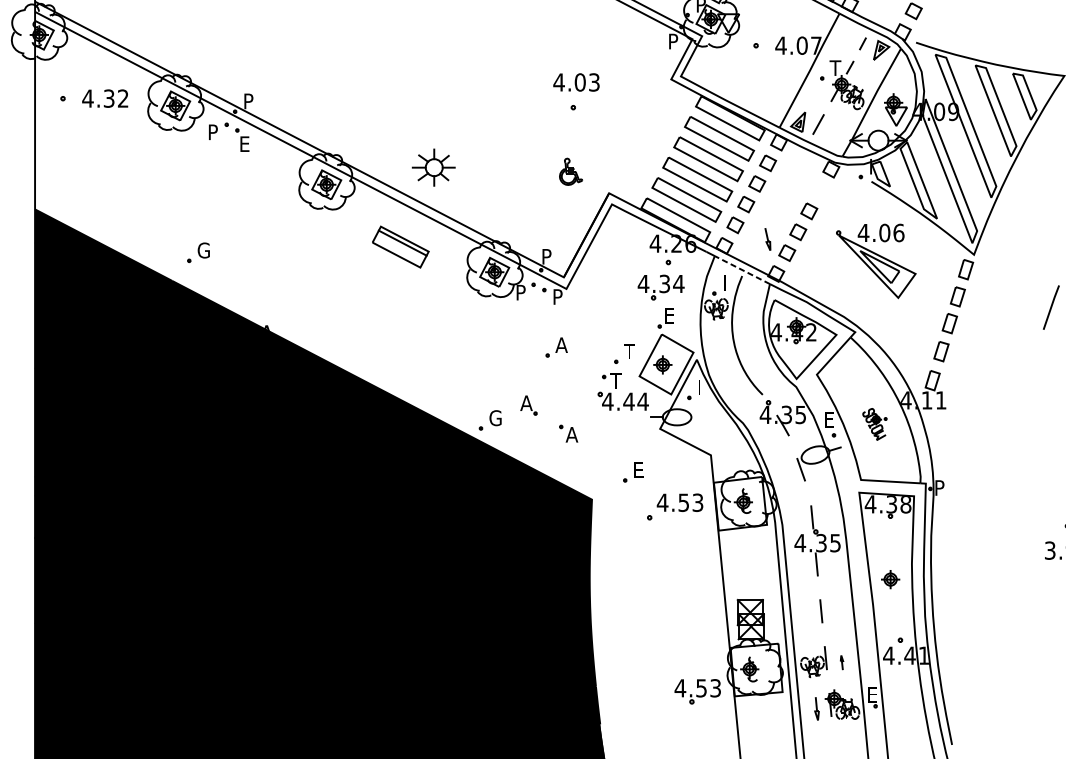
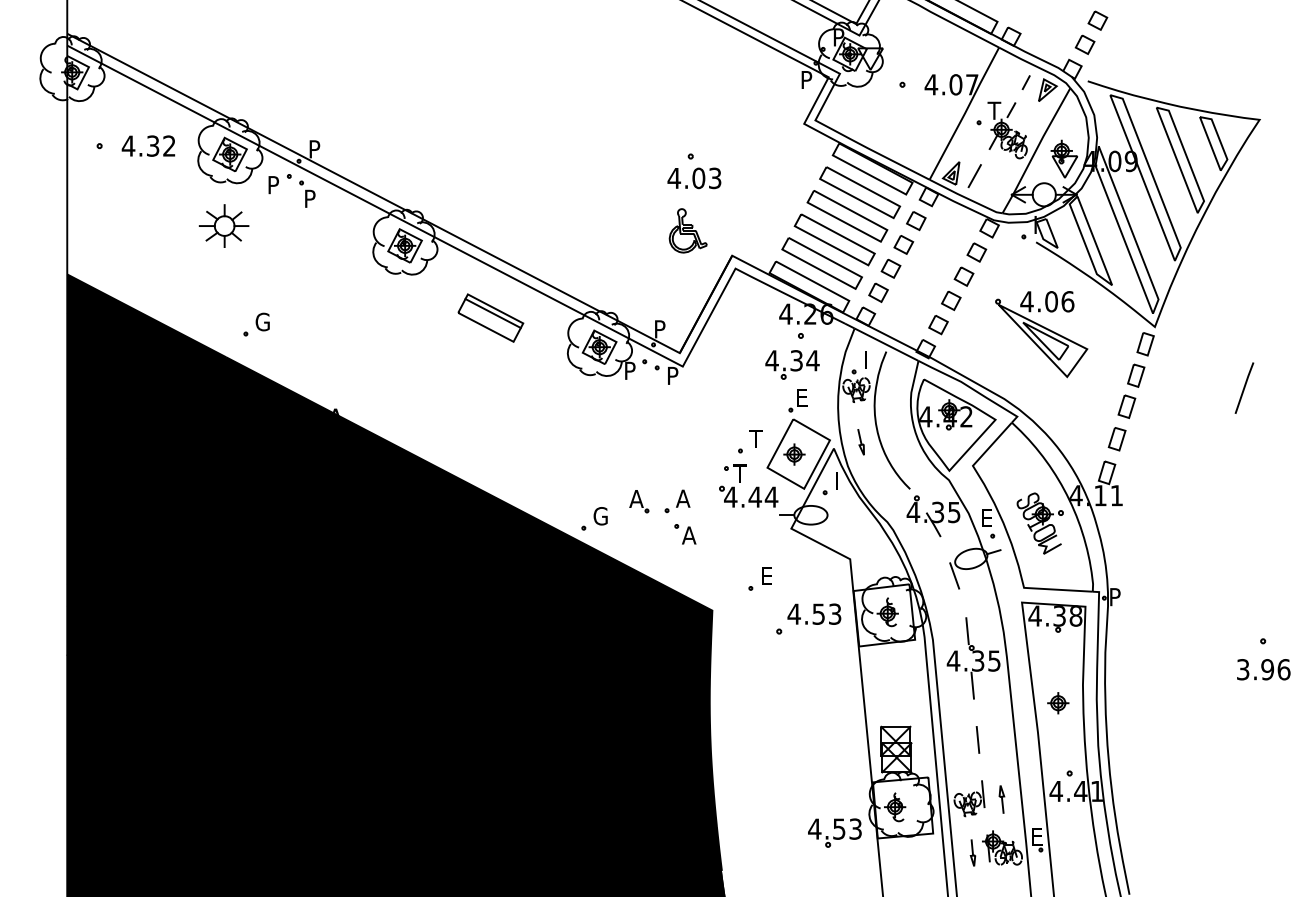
text: (576, 82) -> (694, 178), moved
text: (245, 143) -> (311, 198), E -> P
part: (433, 167) -> (223, 225), moved
part: (570, 171) -> (687, 230), size x1.43
part: (820, 190) -> (976, 252), added
part: (767, 239) -> (860, 442), moved
line: (742, 269) -> (886, 344), dashed -> solid
part: (556, 347) -> (677, 501), moved
part: (874, 424) -> (1039, 523), size x1.67
part: (841, 662) -> (1001, 799), size x1.67

